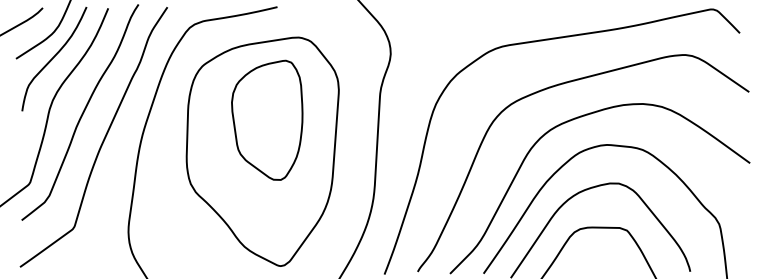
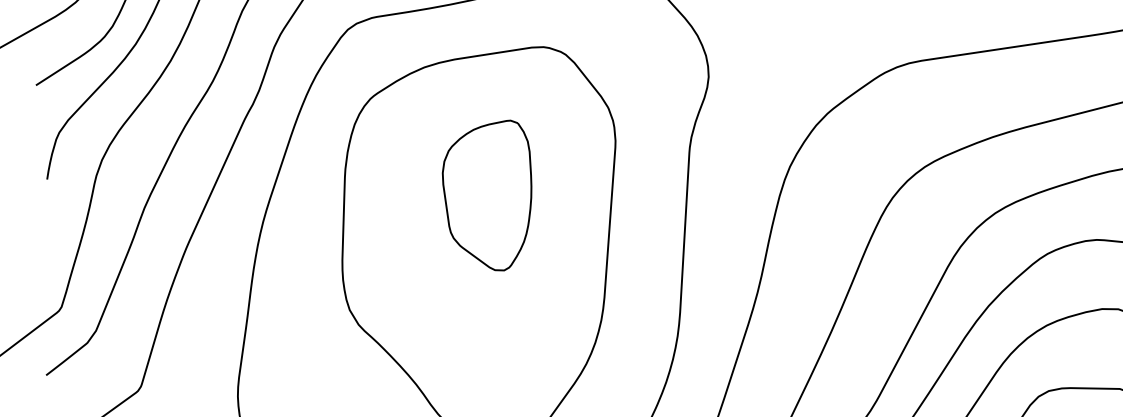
part: (267, 119) -> (487, 194), size x0.7

